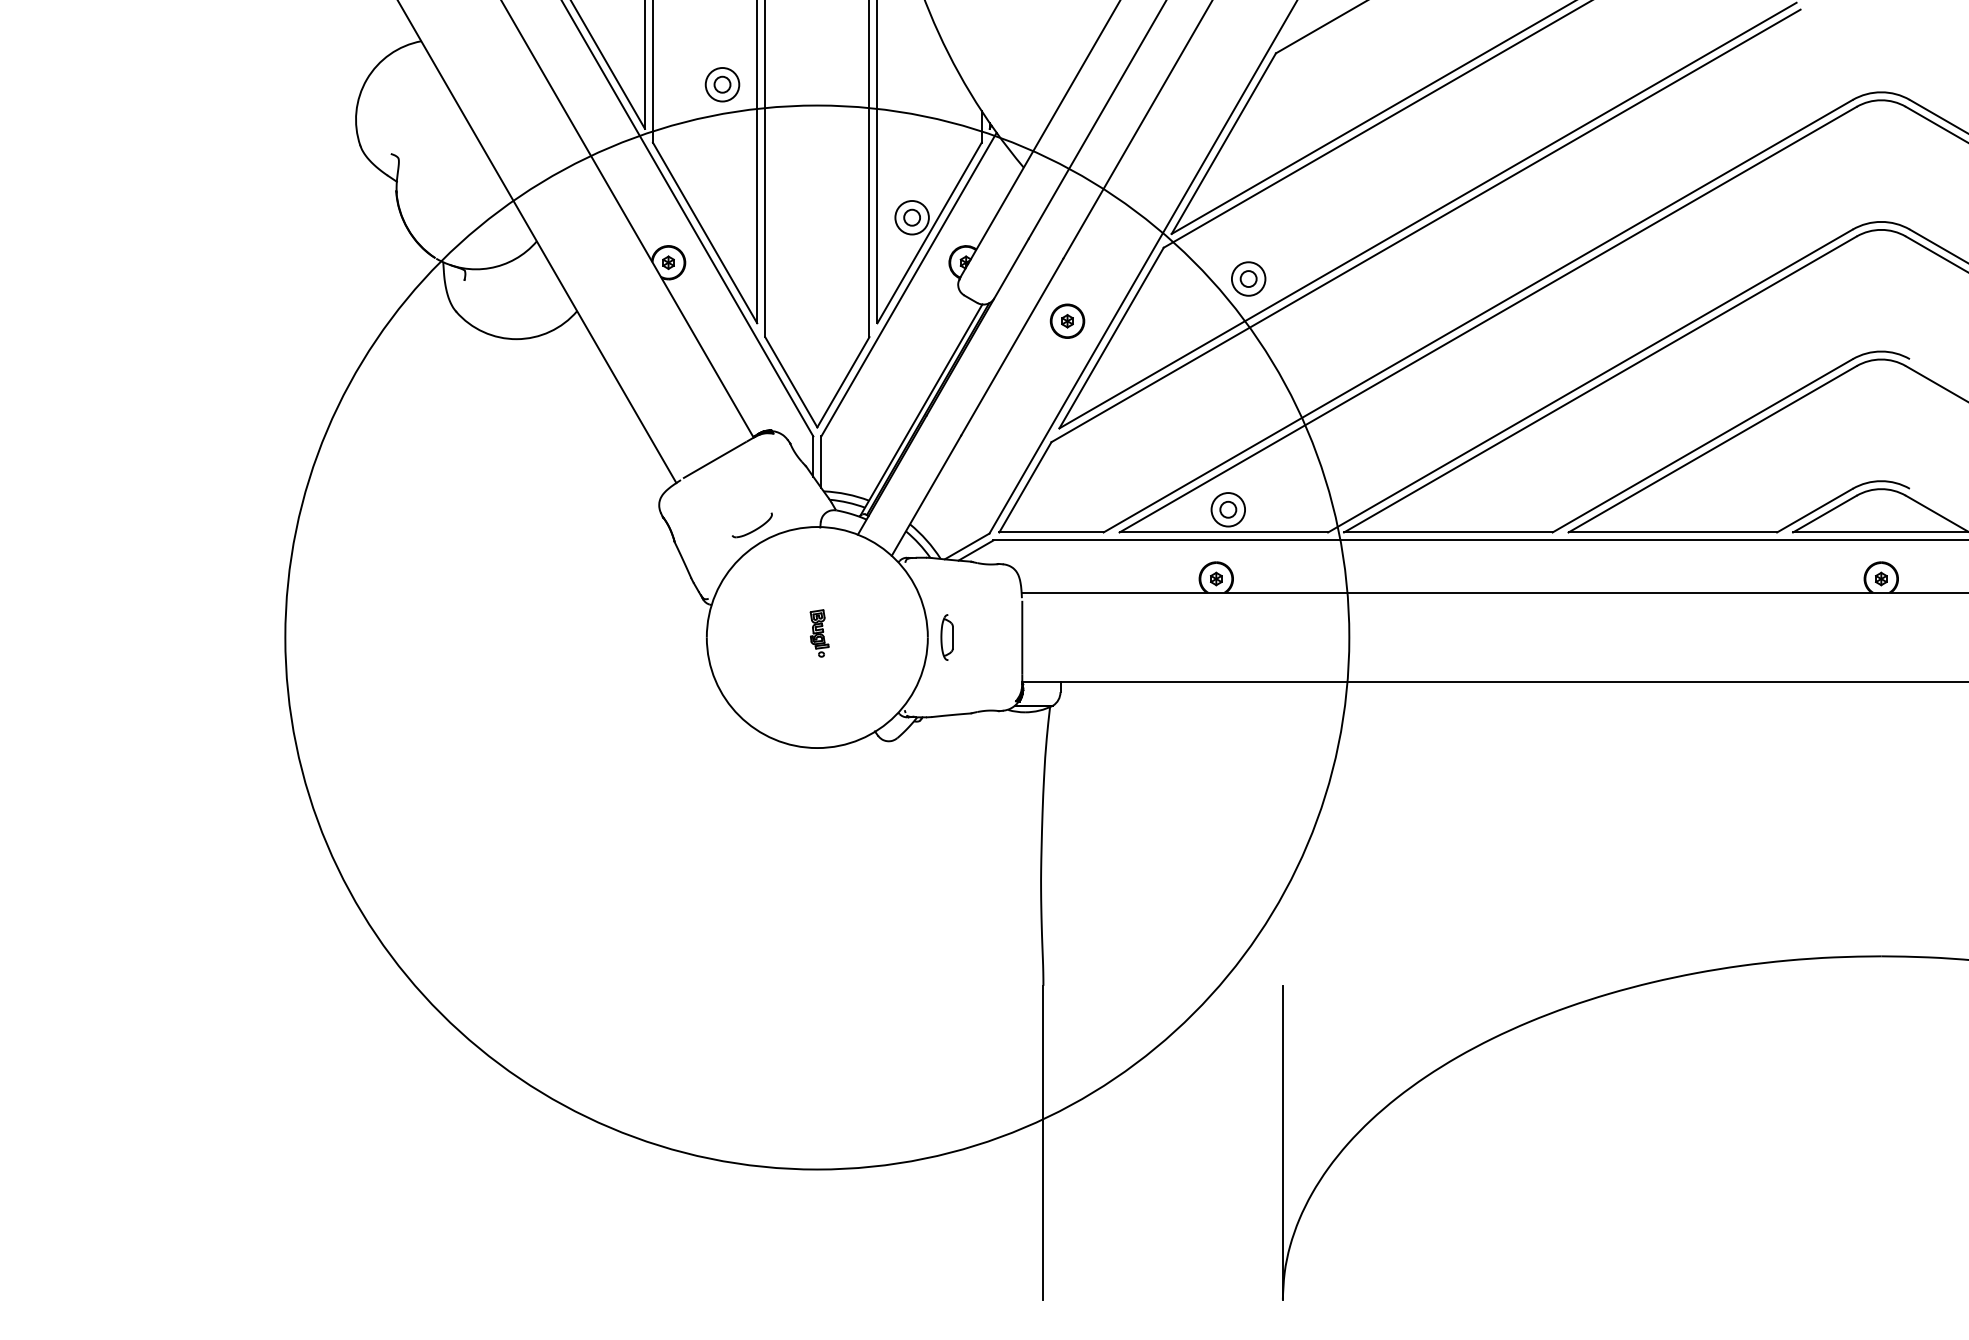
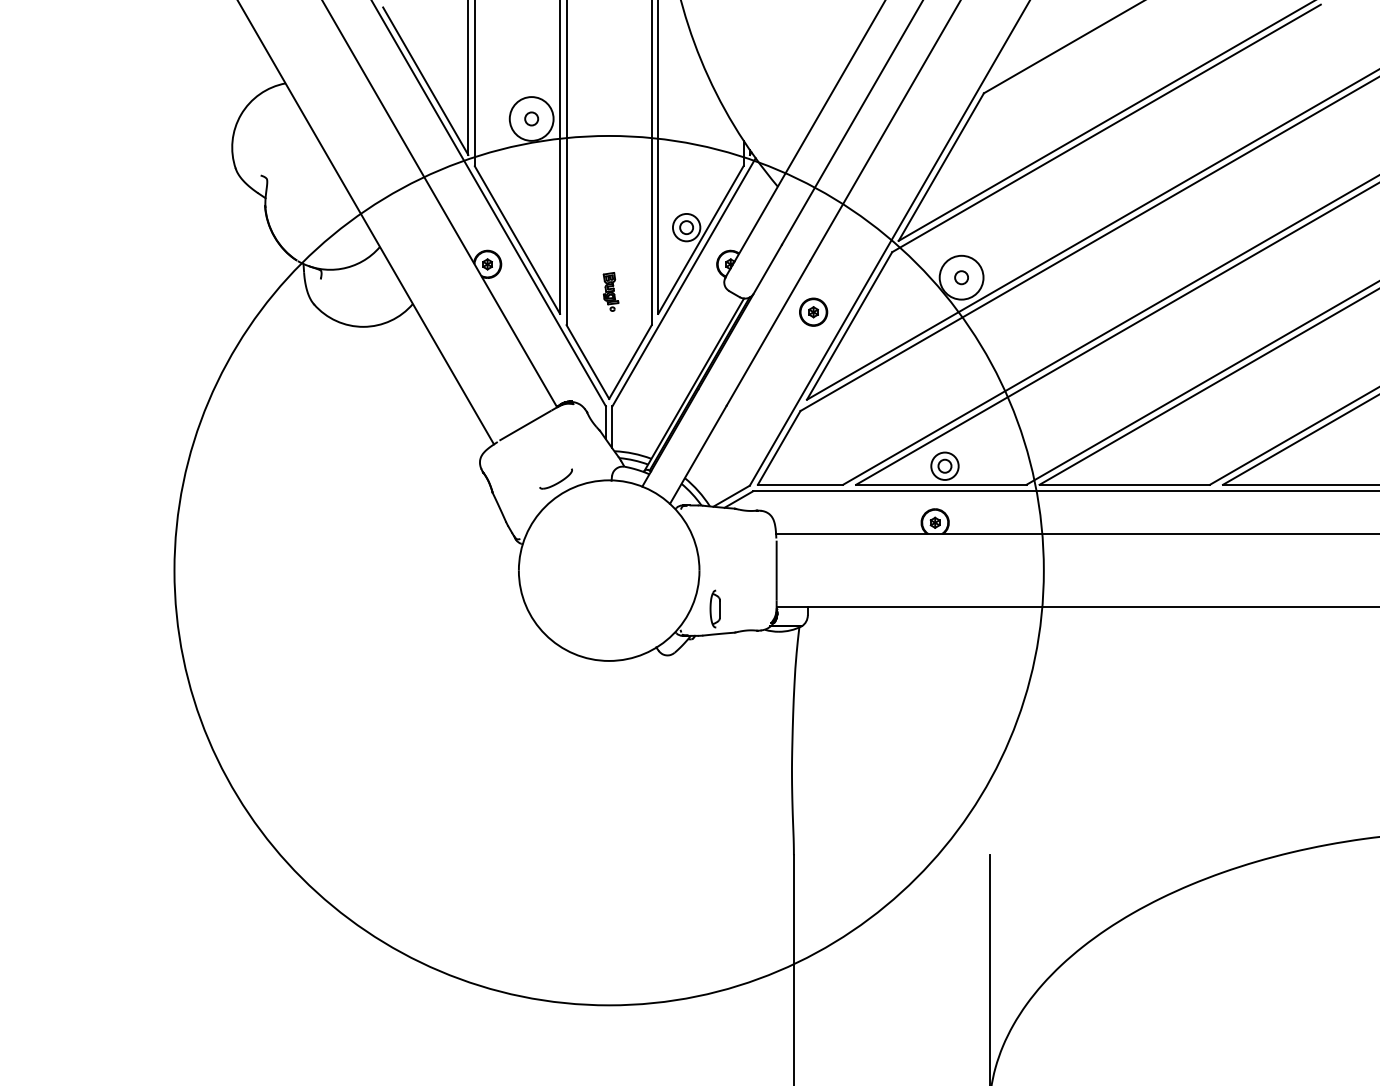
circle: (722, 84) -> (531, 118), size x1.6
circle: (1248, 278) -> (961, 277), size x1.6
part: (819, 633) -> (610, 291), moved
part: (946, 637) -> (714, 609), moved

